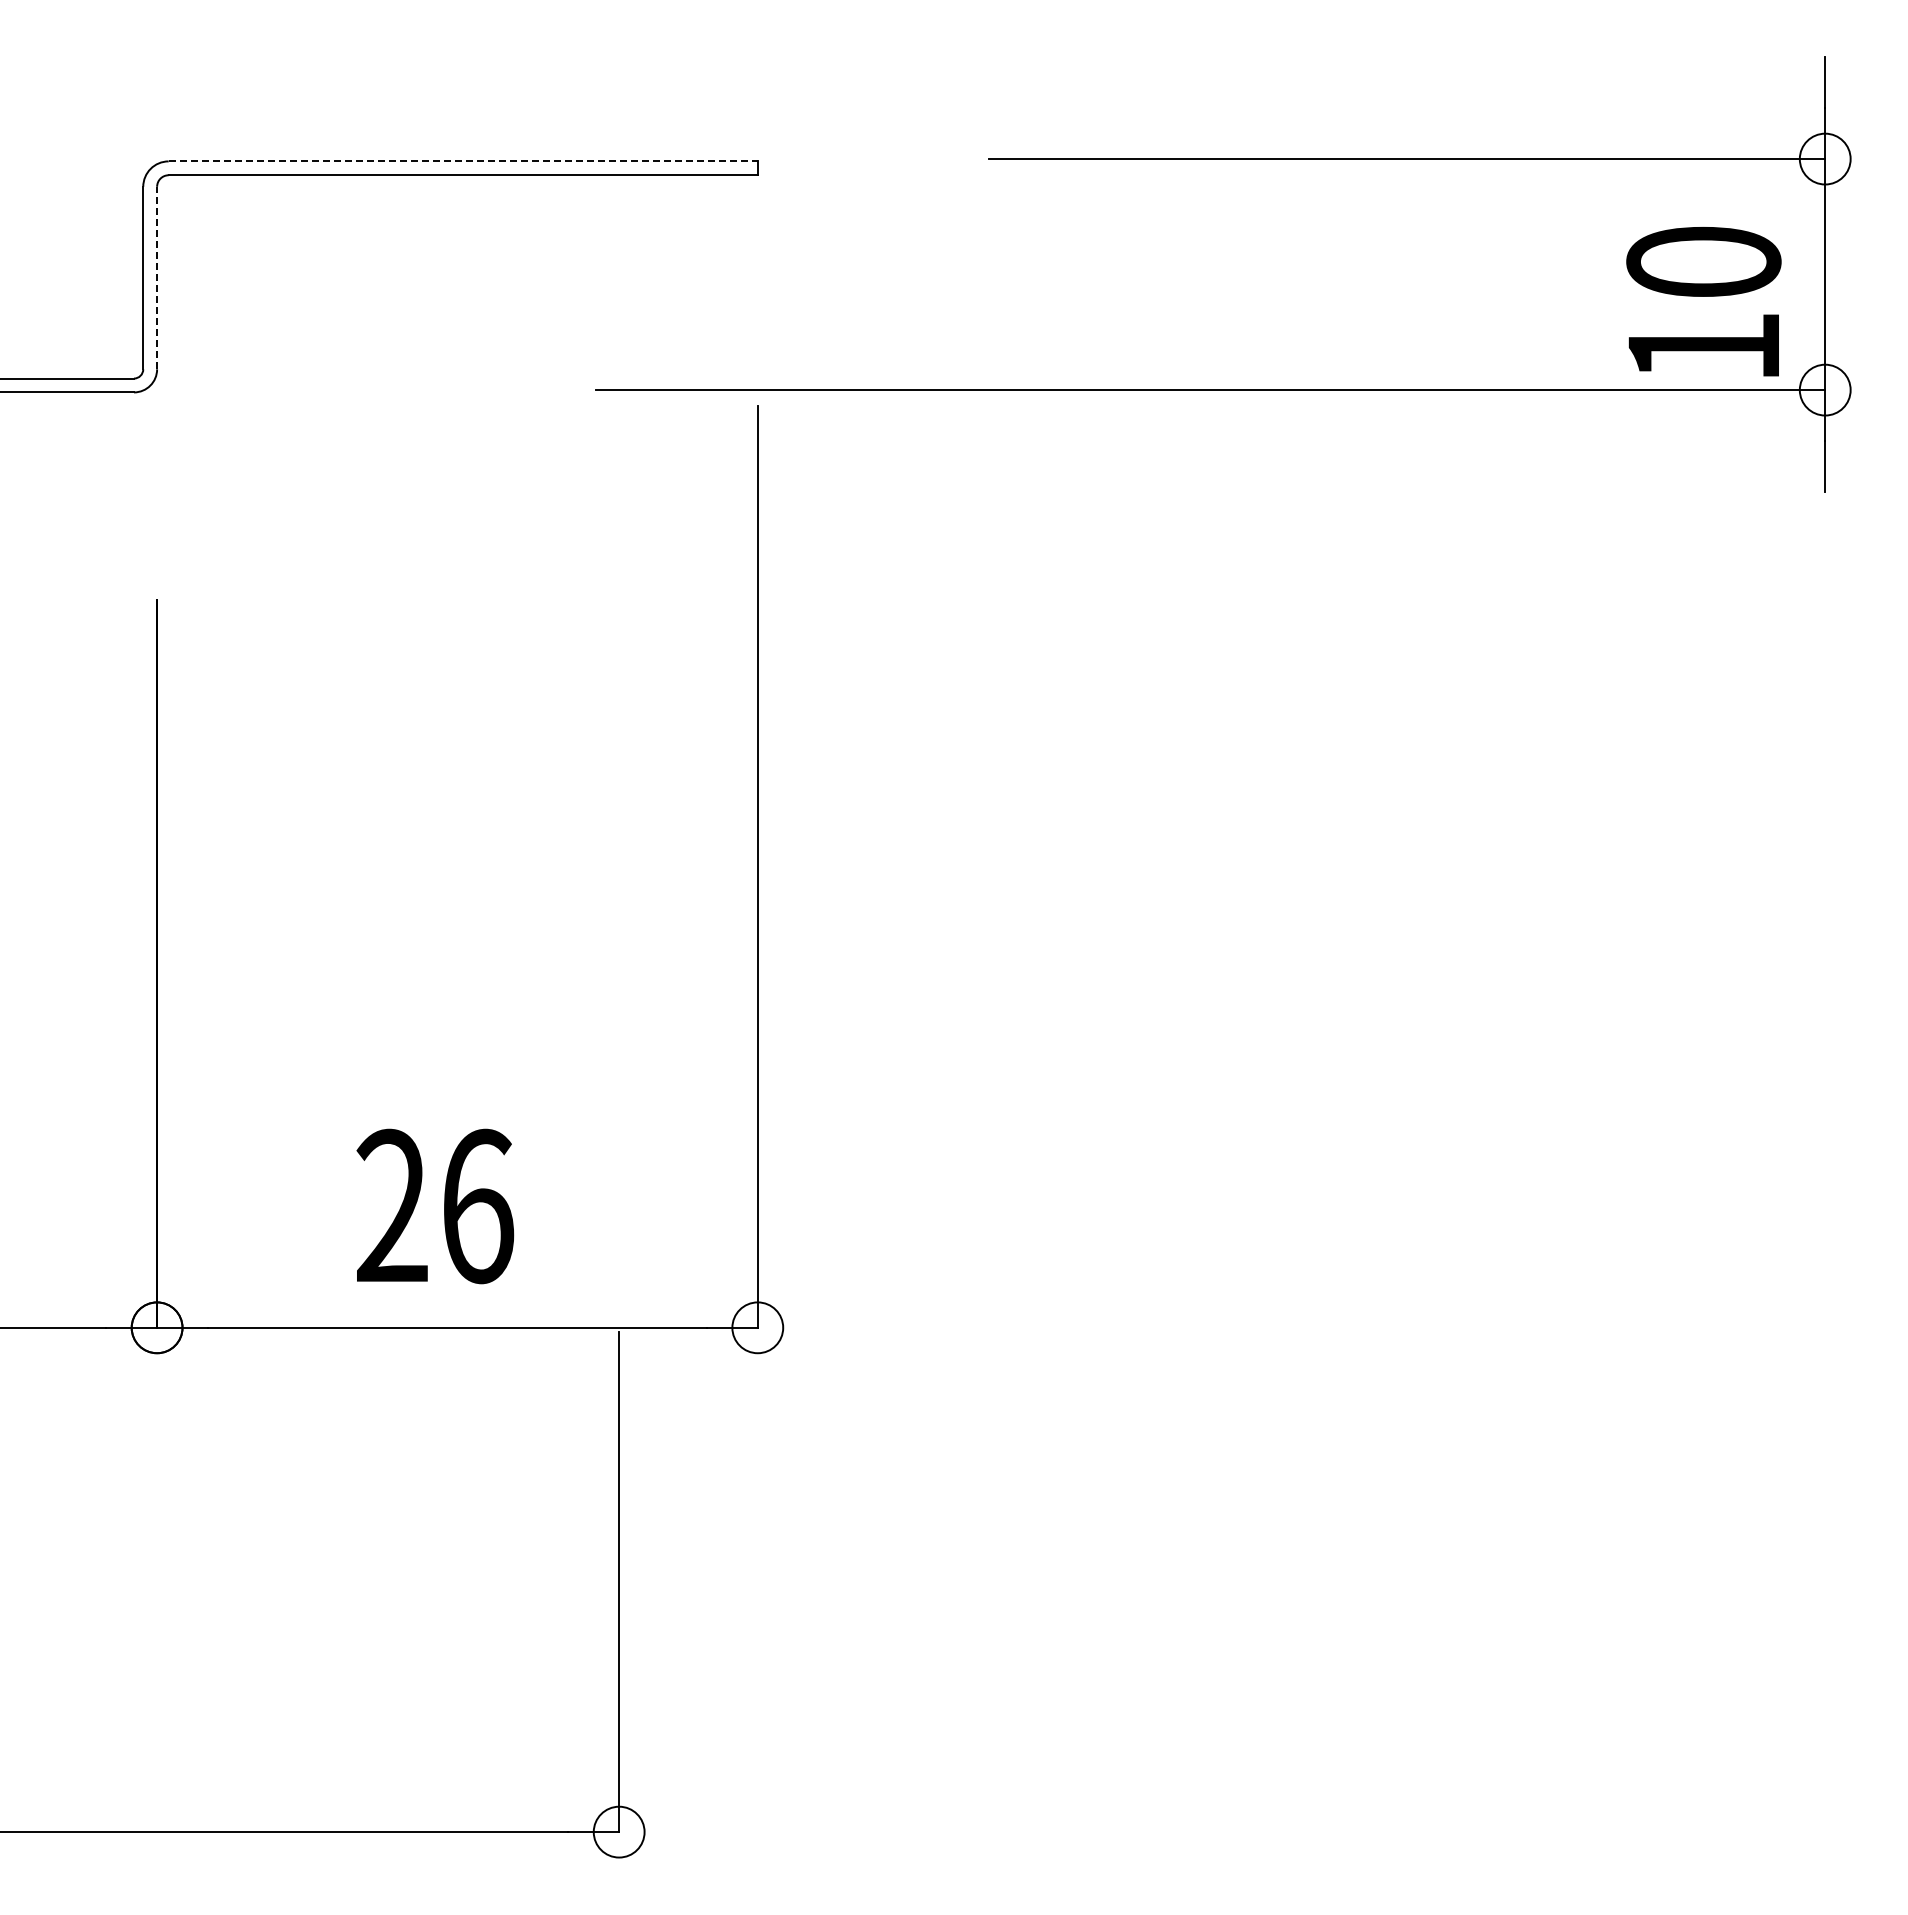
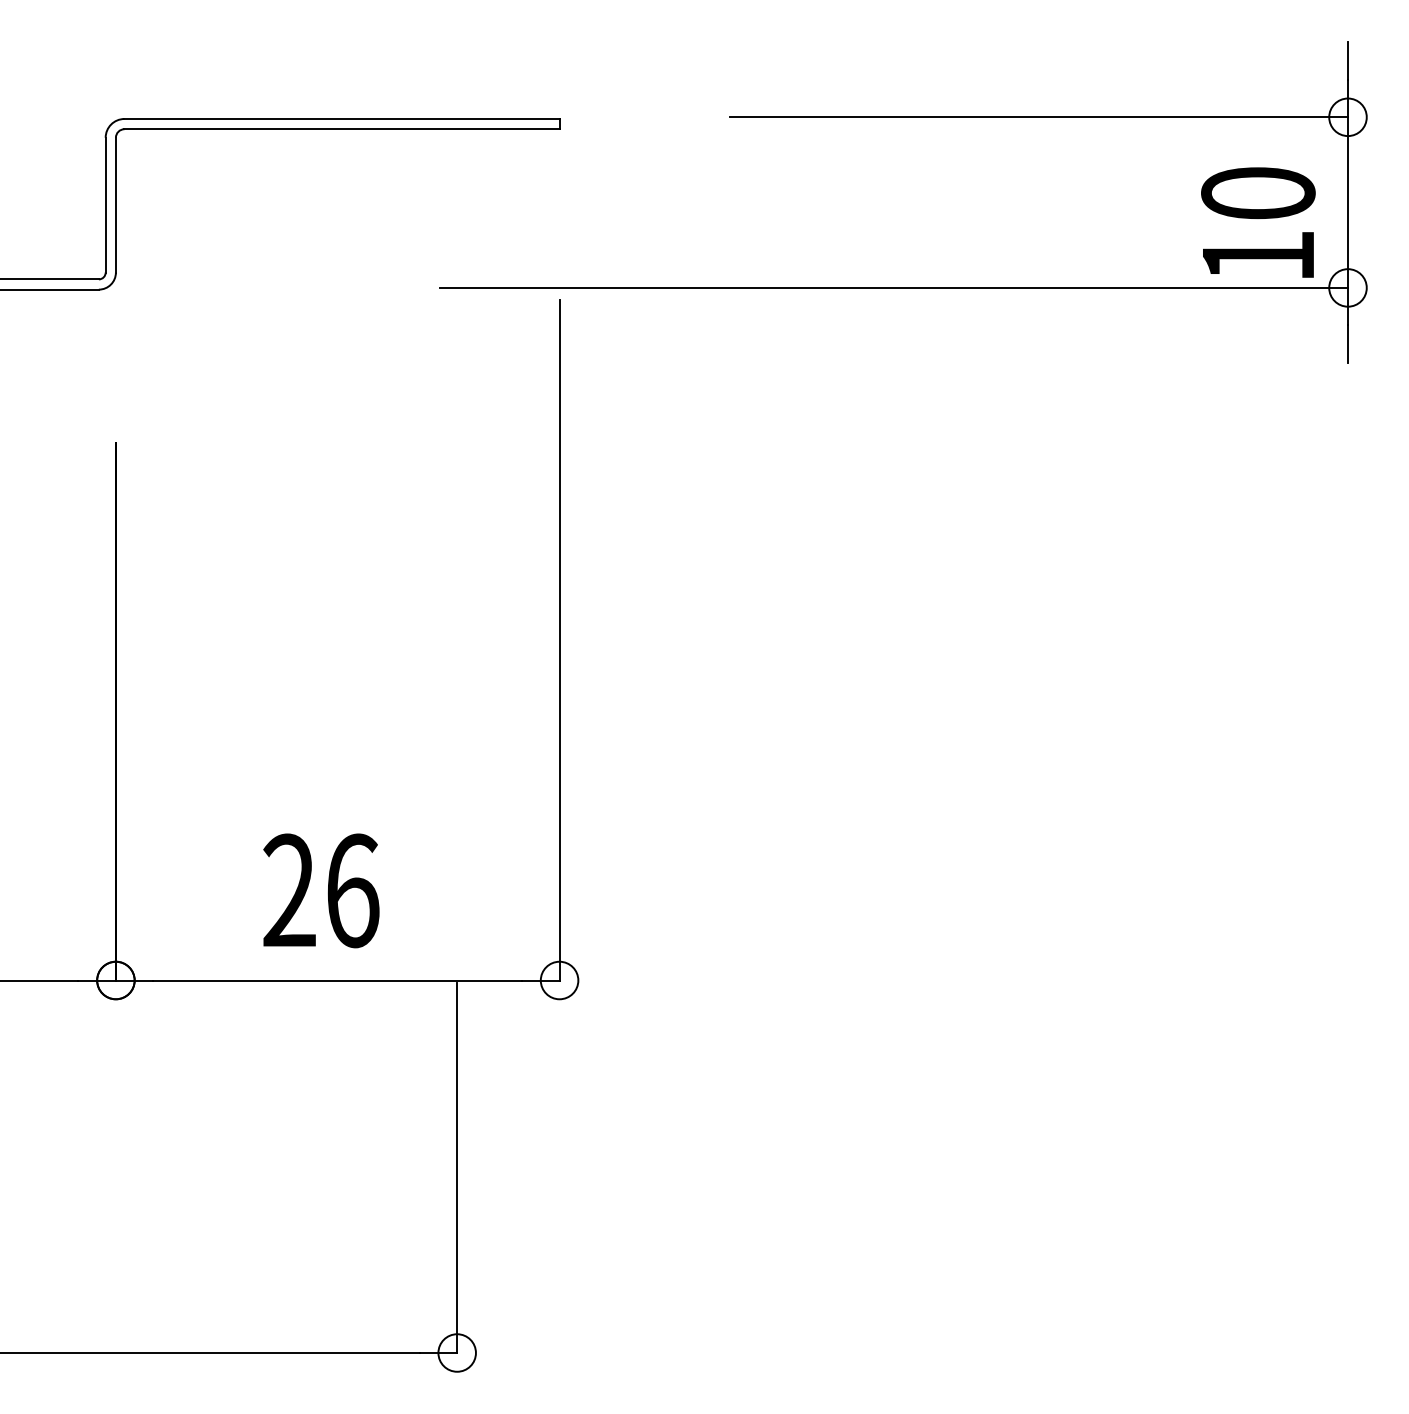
line: (463, 161) -> (342, 119), dashed -> solid
line: (157, 277) -> (116, 204), dashed -> solid

